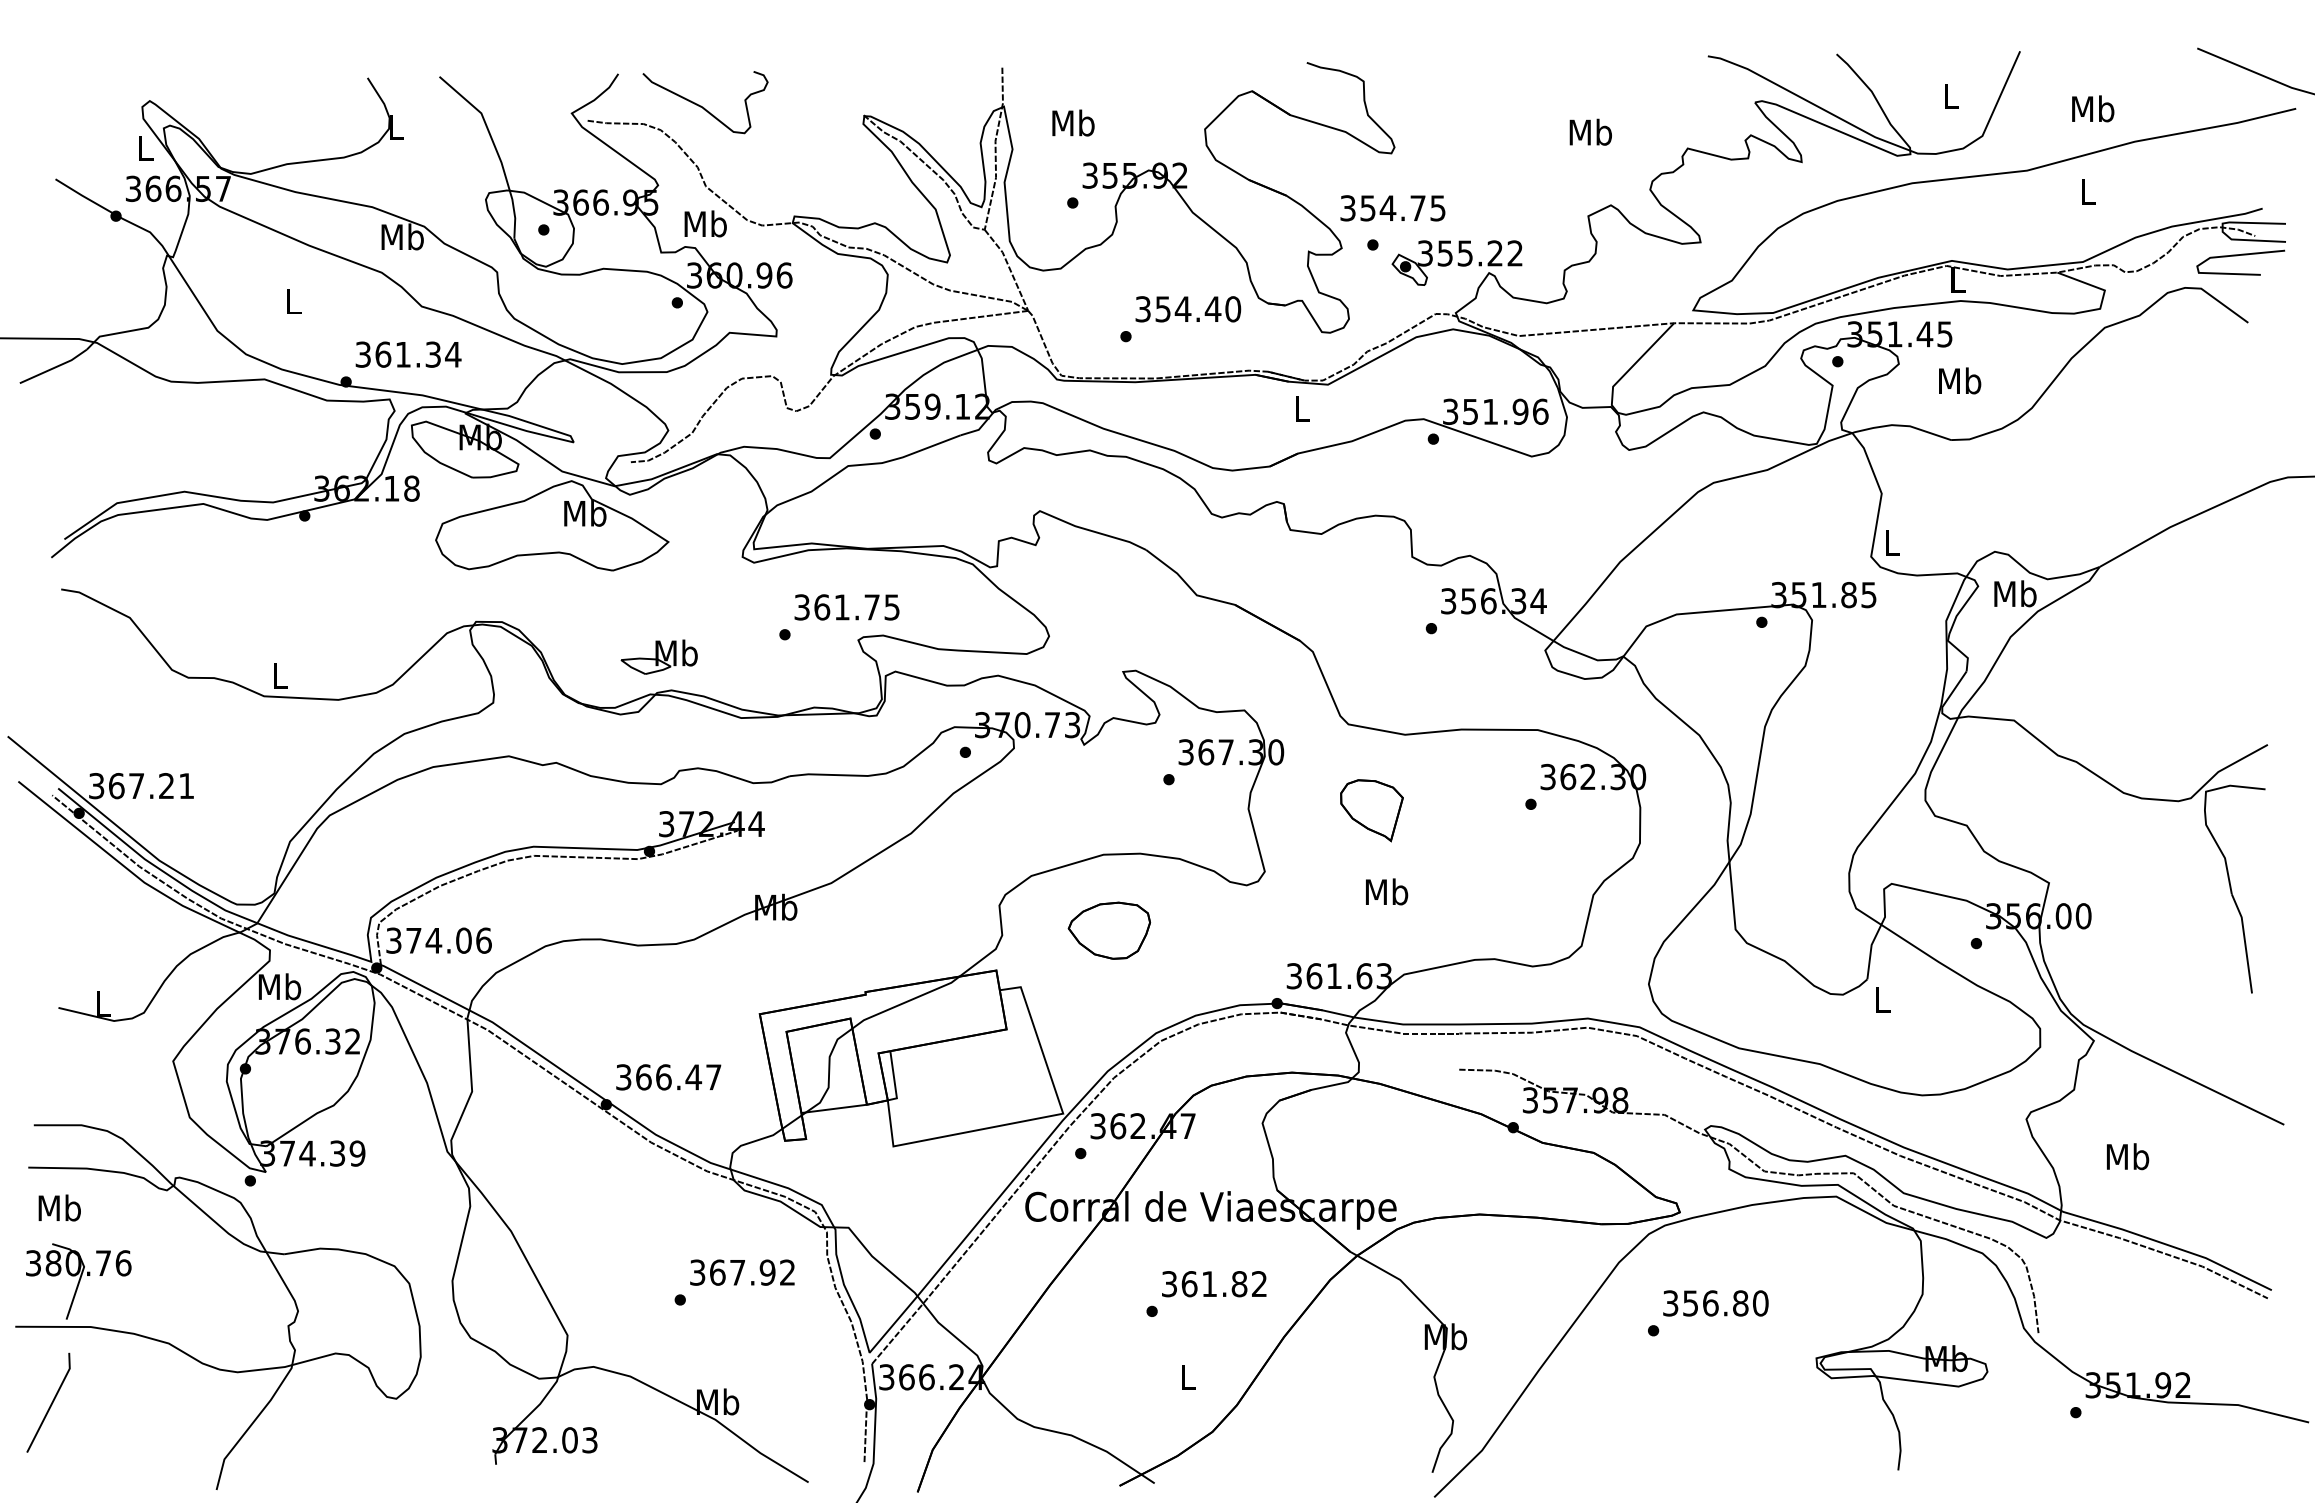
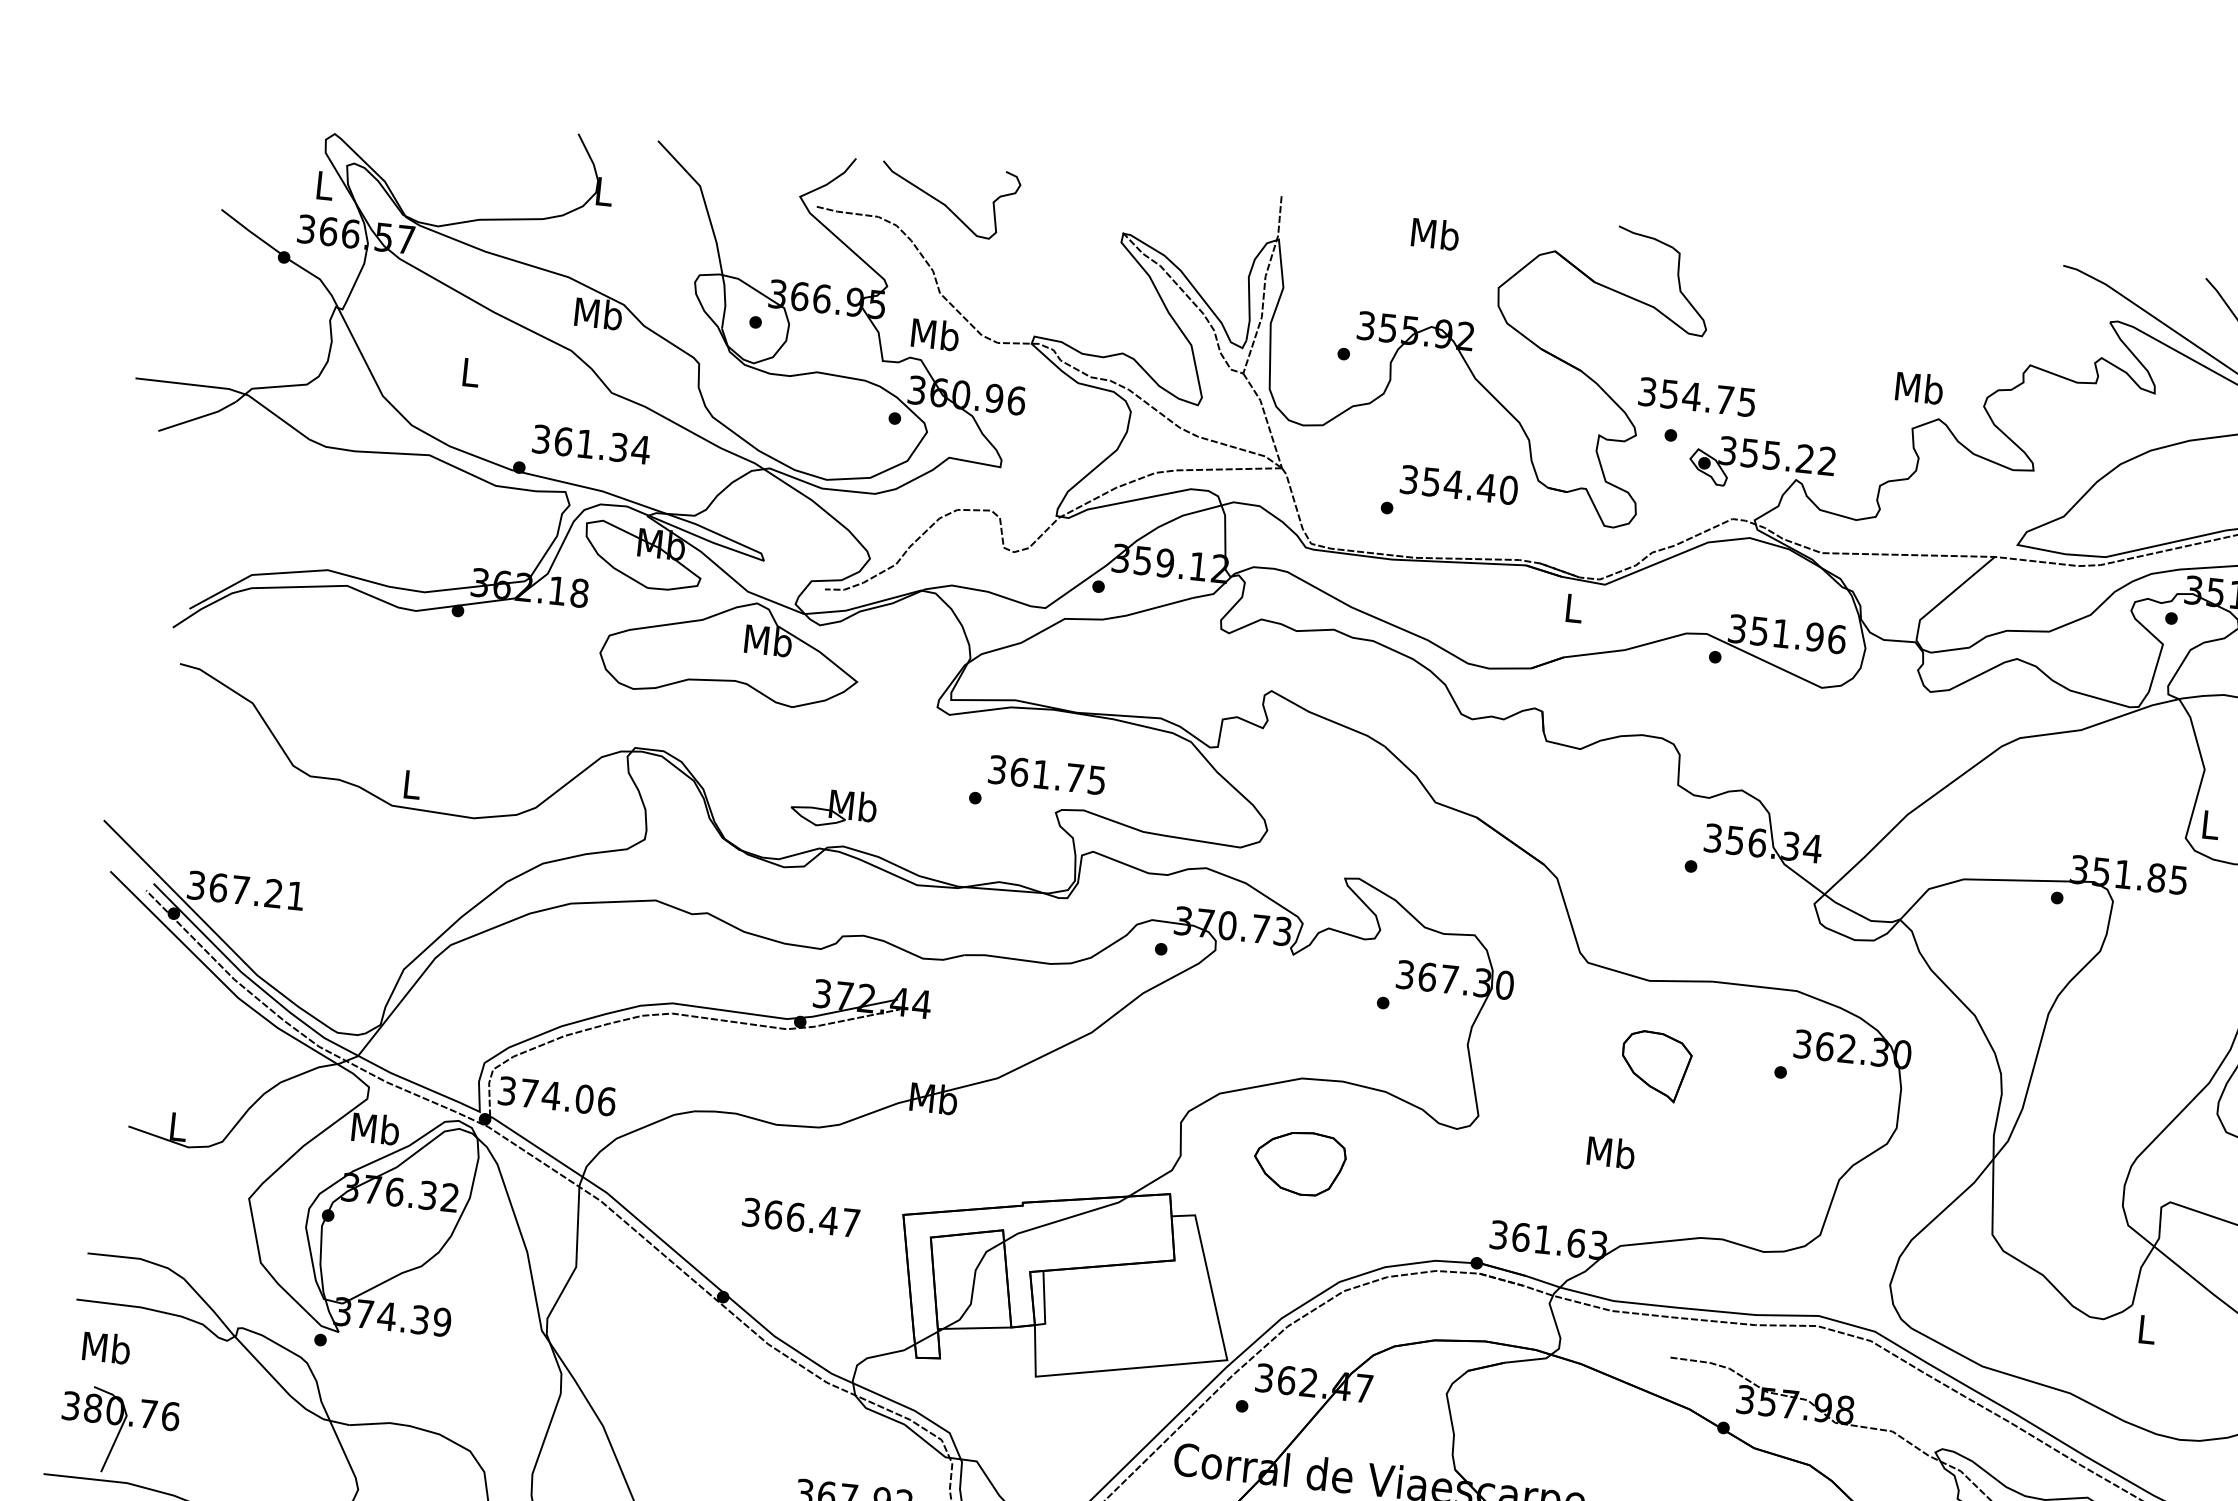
text: (1073, 122) -> (1435, 233), moved
text: (1590, 131) -> (1919, 387), moved
part: (1371, 810) -> (1655, 1066), moved
text: (668, 1077) -> (800, 1217), moved

